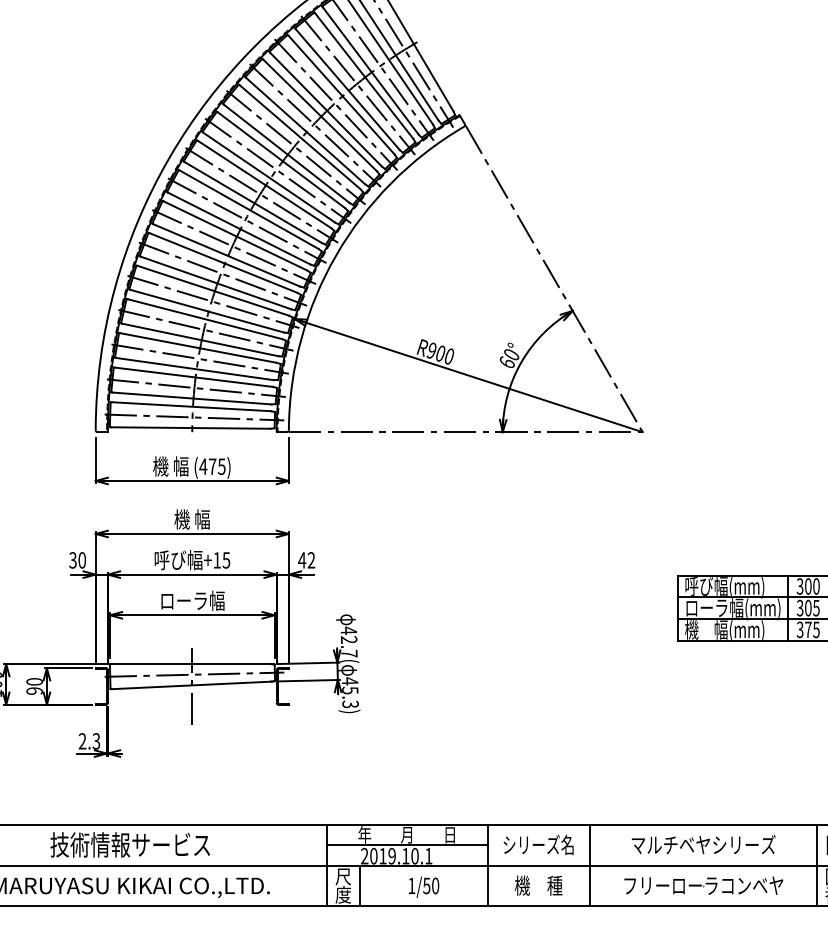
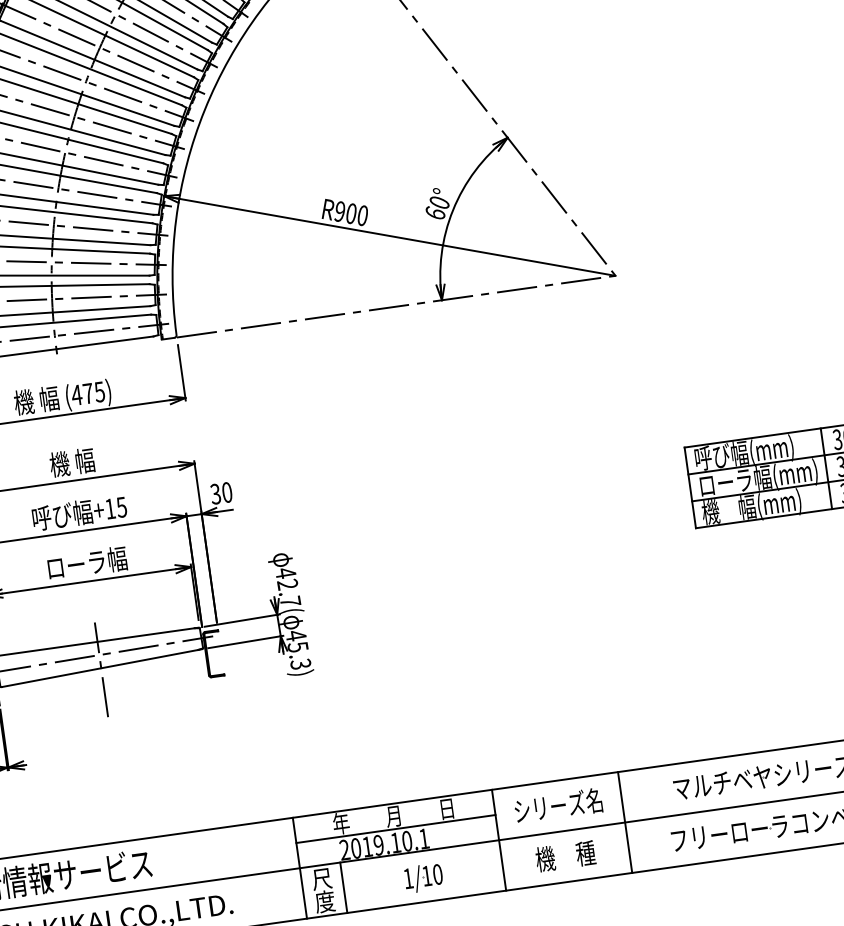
text: (306, 560) -> (221, 493), 42 -> 30
text: (426, 885) -> (426, 875), 1/50 -> 1/10

